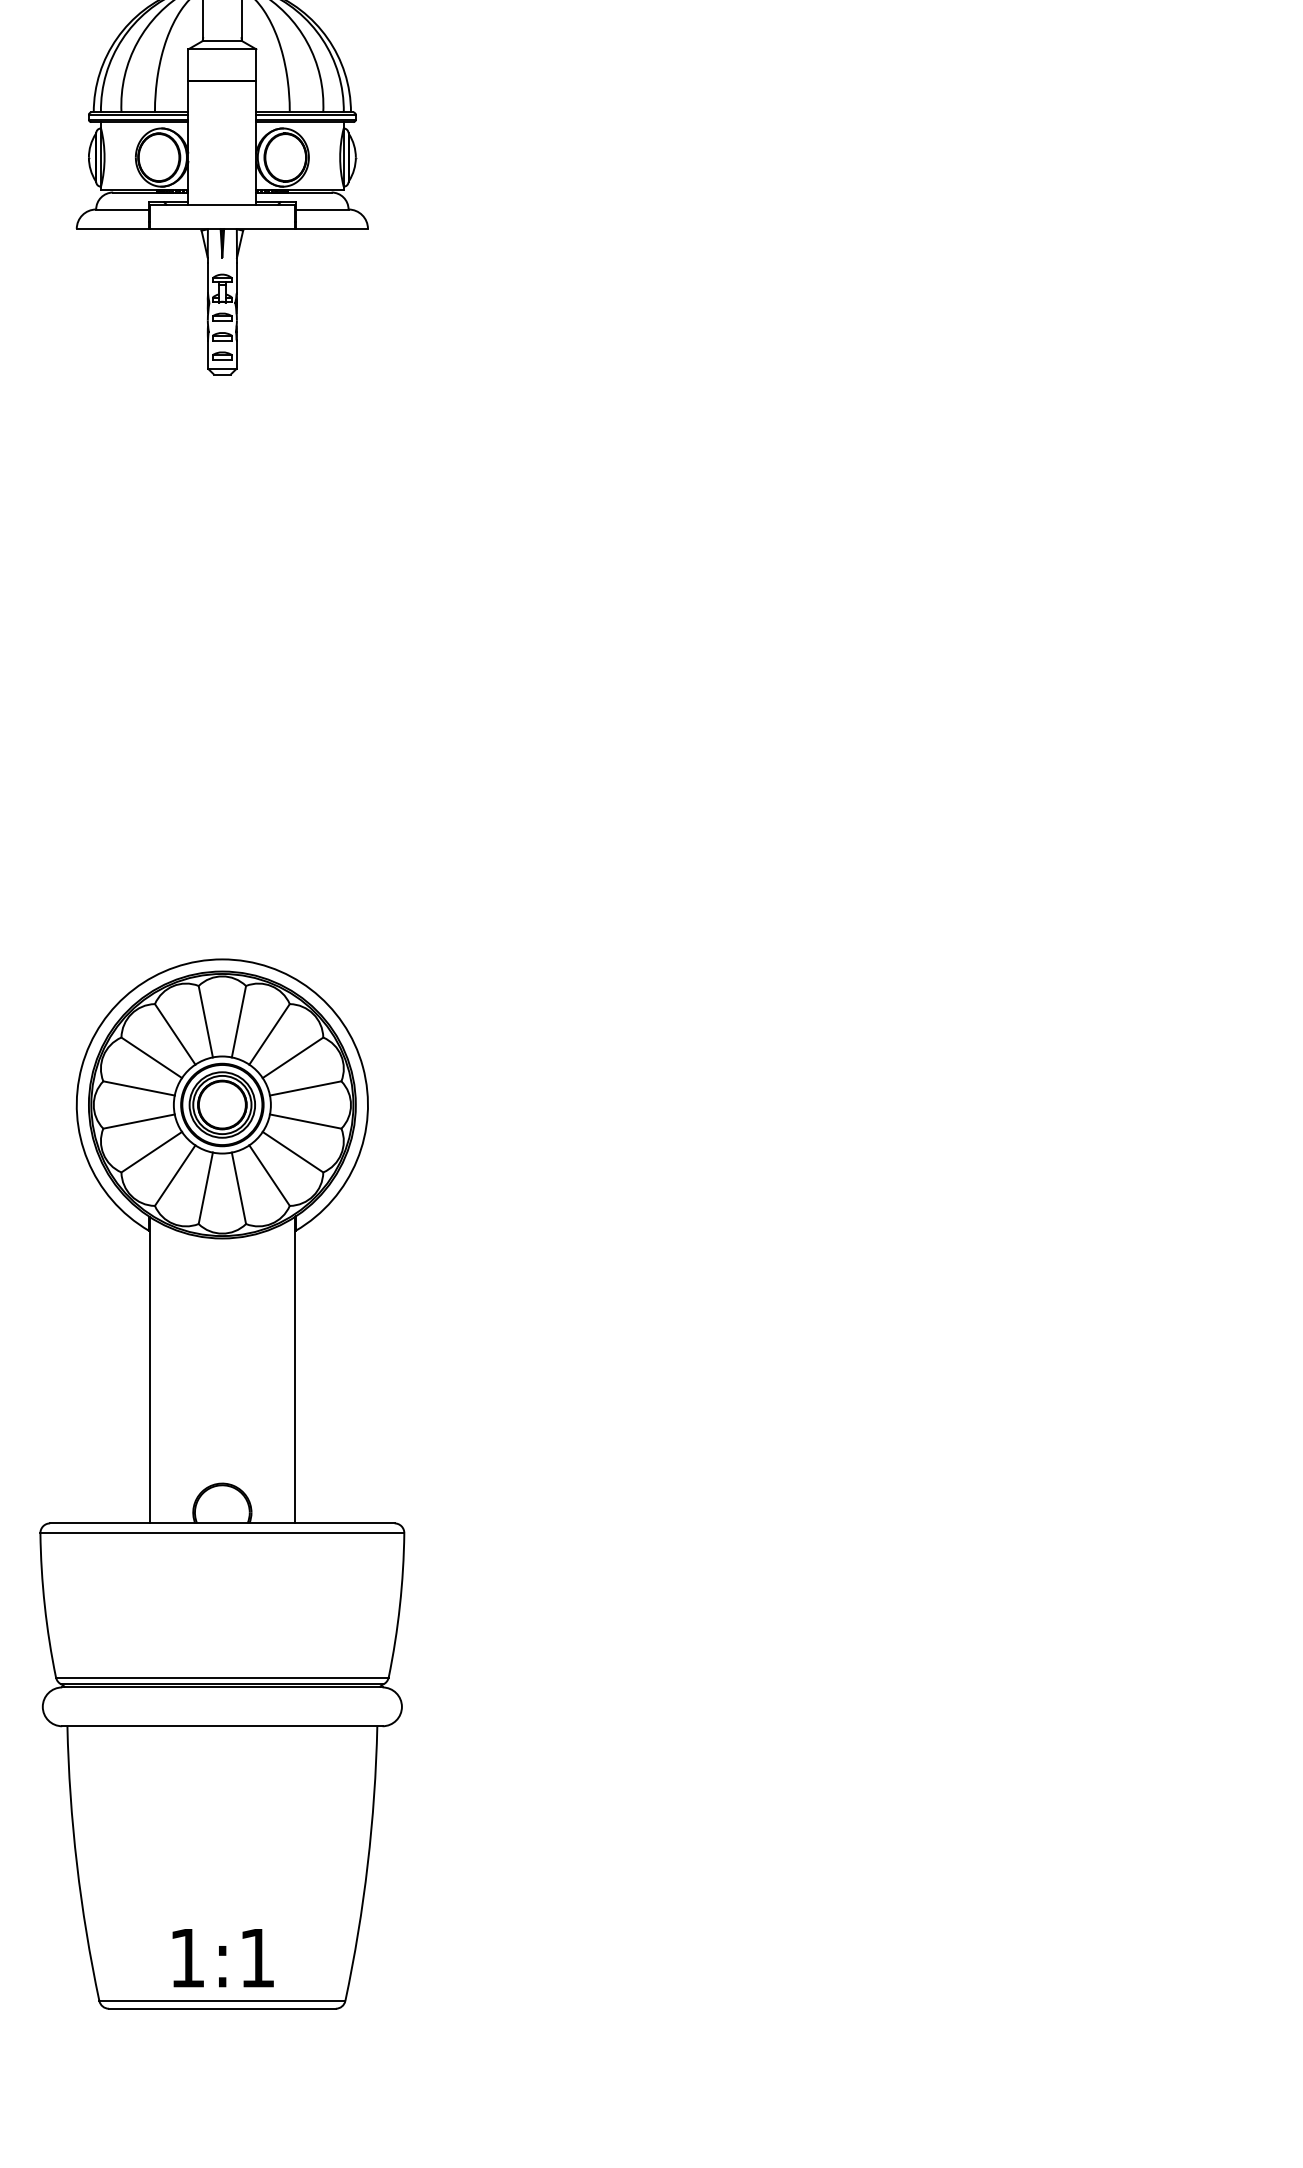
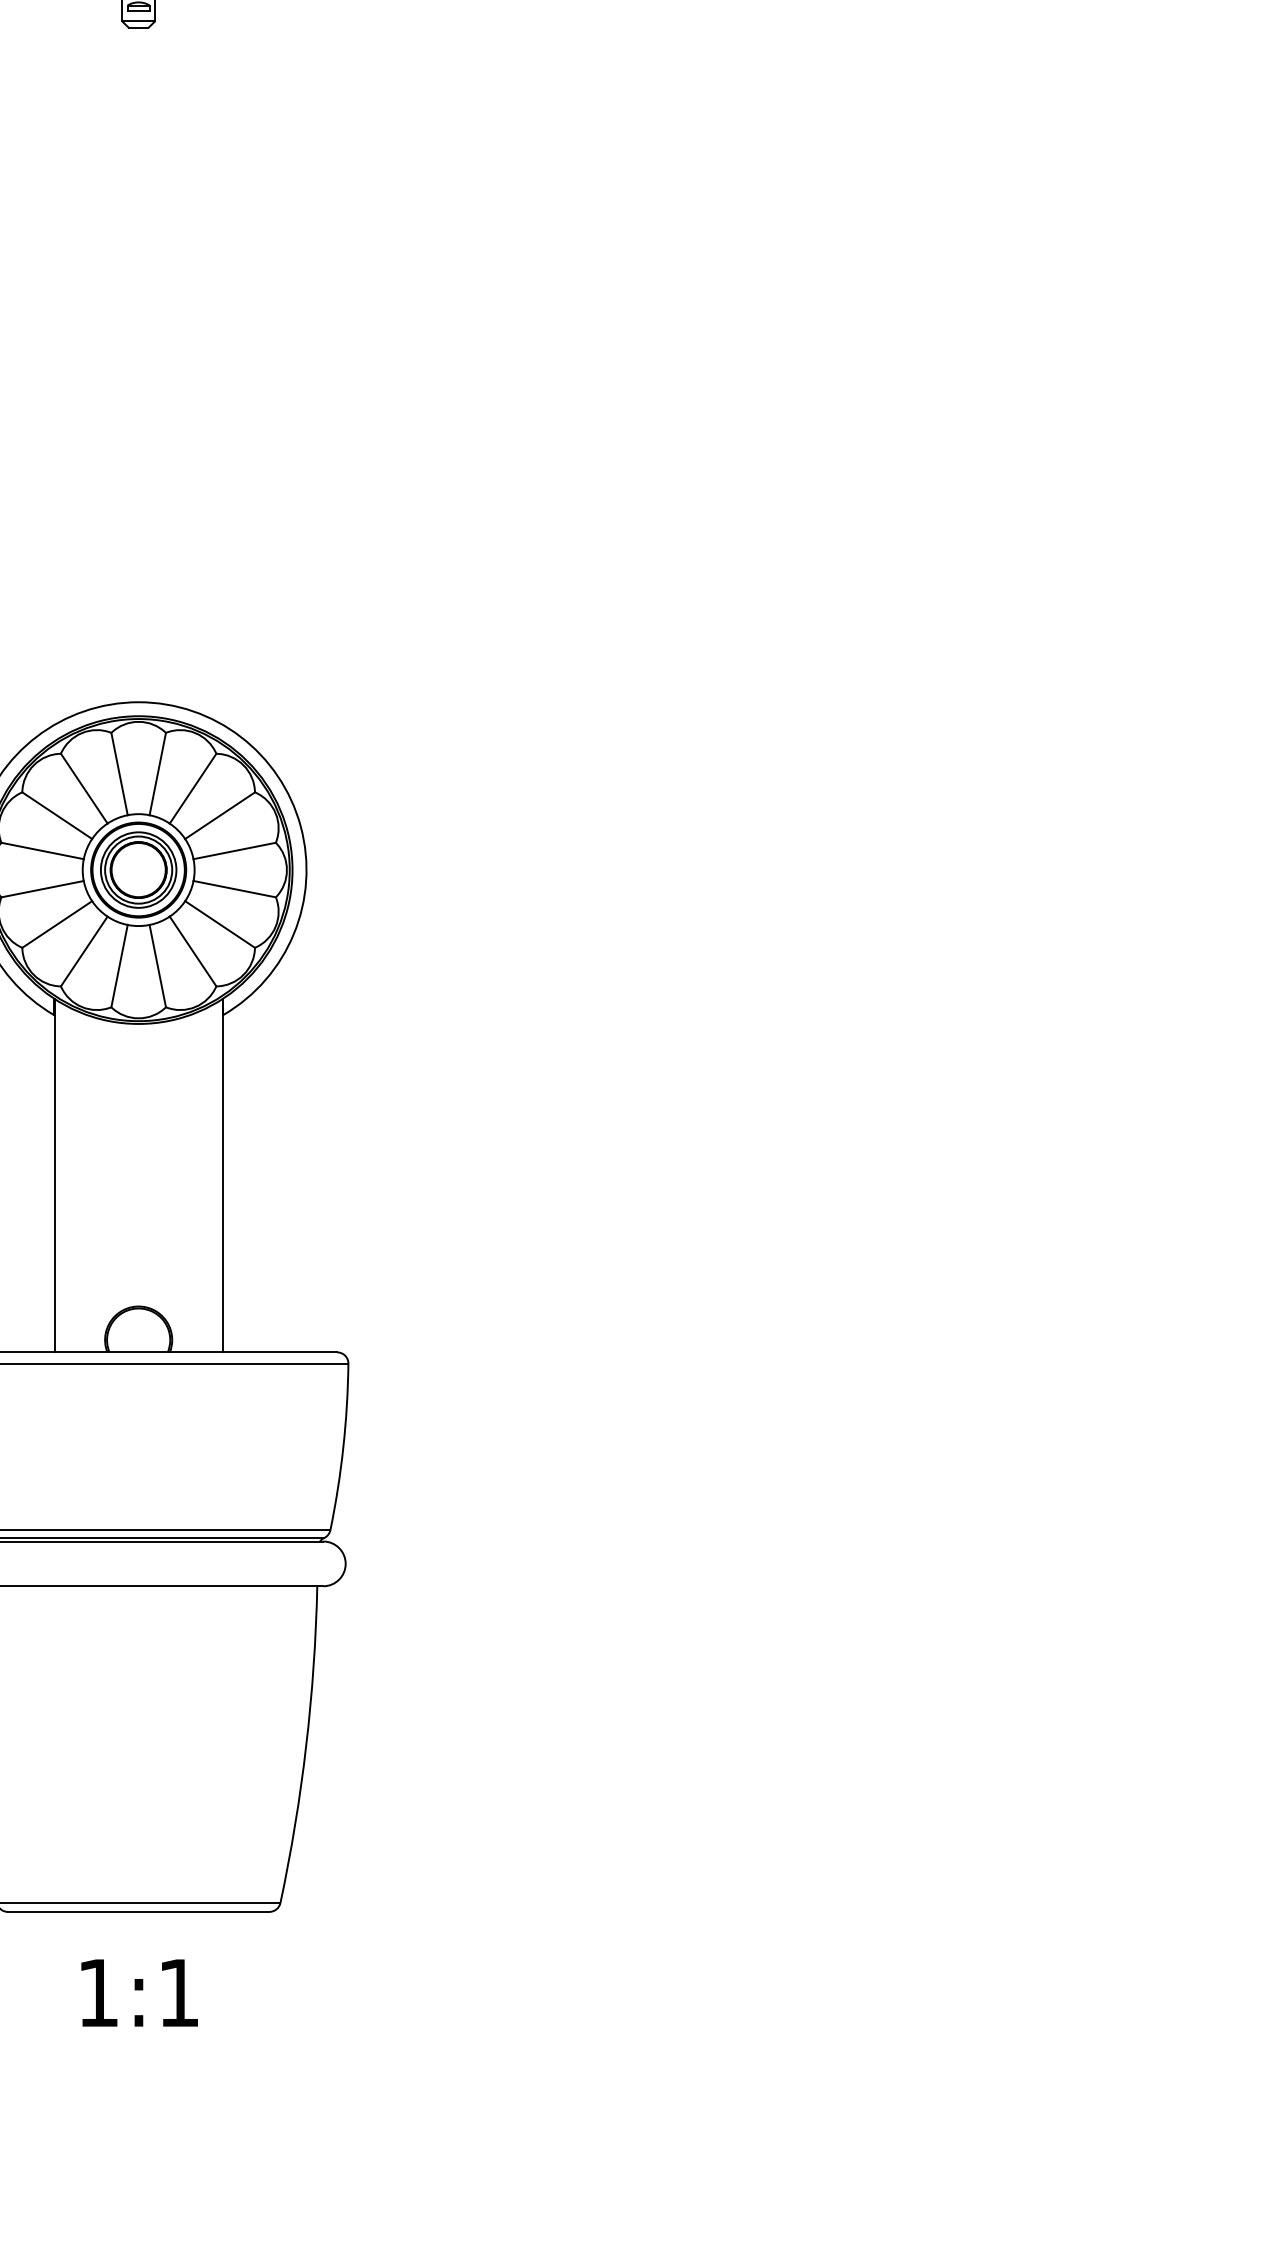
text: (222, 1958) -> (138, 1993), moved

